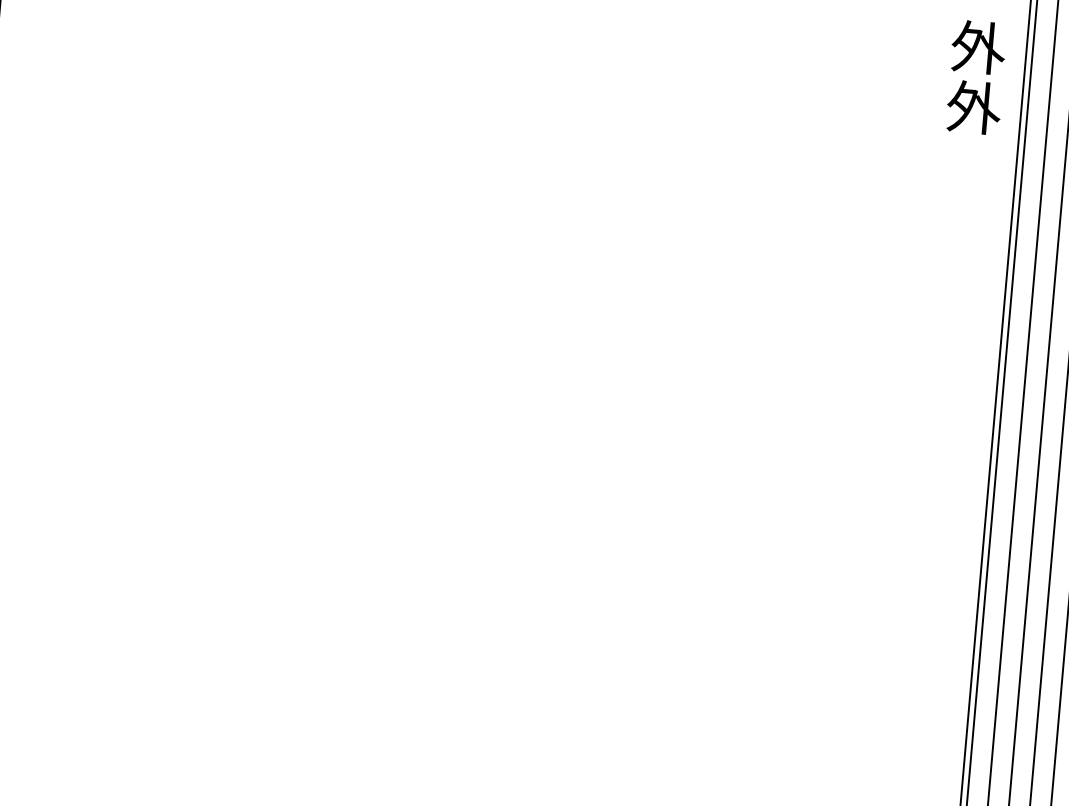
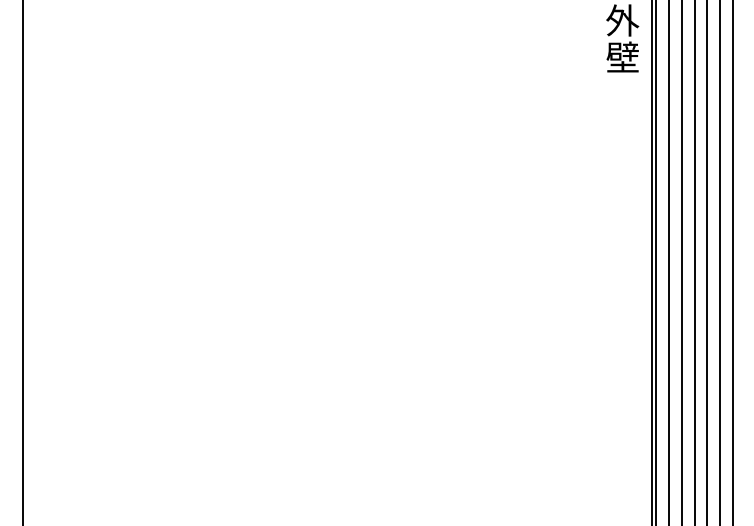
text: (973, 107) -> (622, 57), 外 -> 壁

